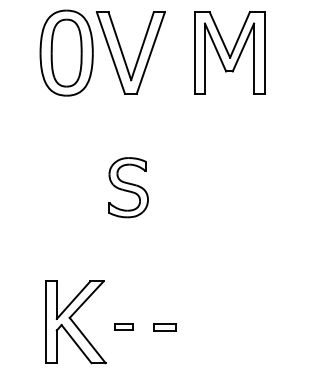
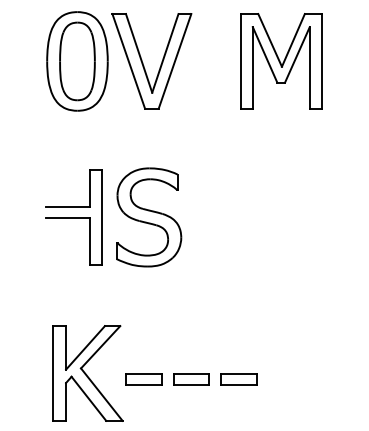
part: (229, 53) -> (281, 61), moved
part: (63, 187) -> (73, 217), added
part: (128, 187) -> (149, 217), size x1.43
part: (123, 327) -> (143, 379), size x1.67
part: (165, 327) -> (191, 379), size x1.43
part: (205, 327) -> (238, 379), added

